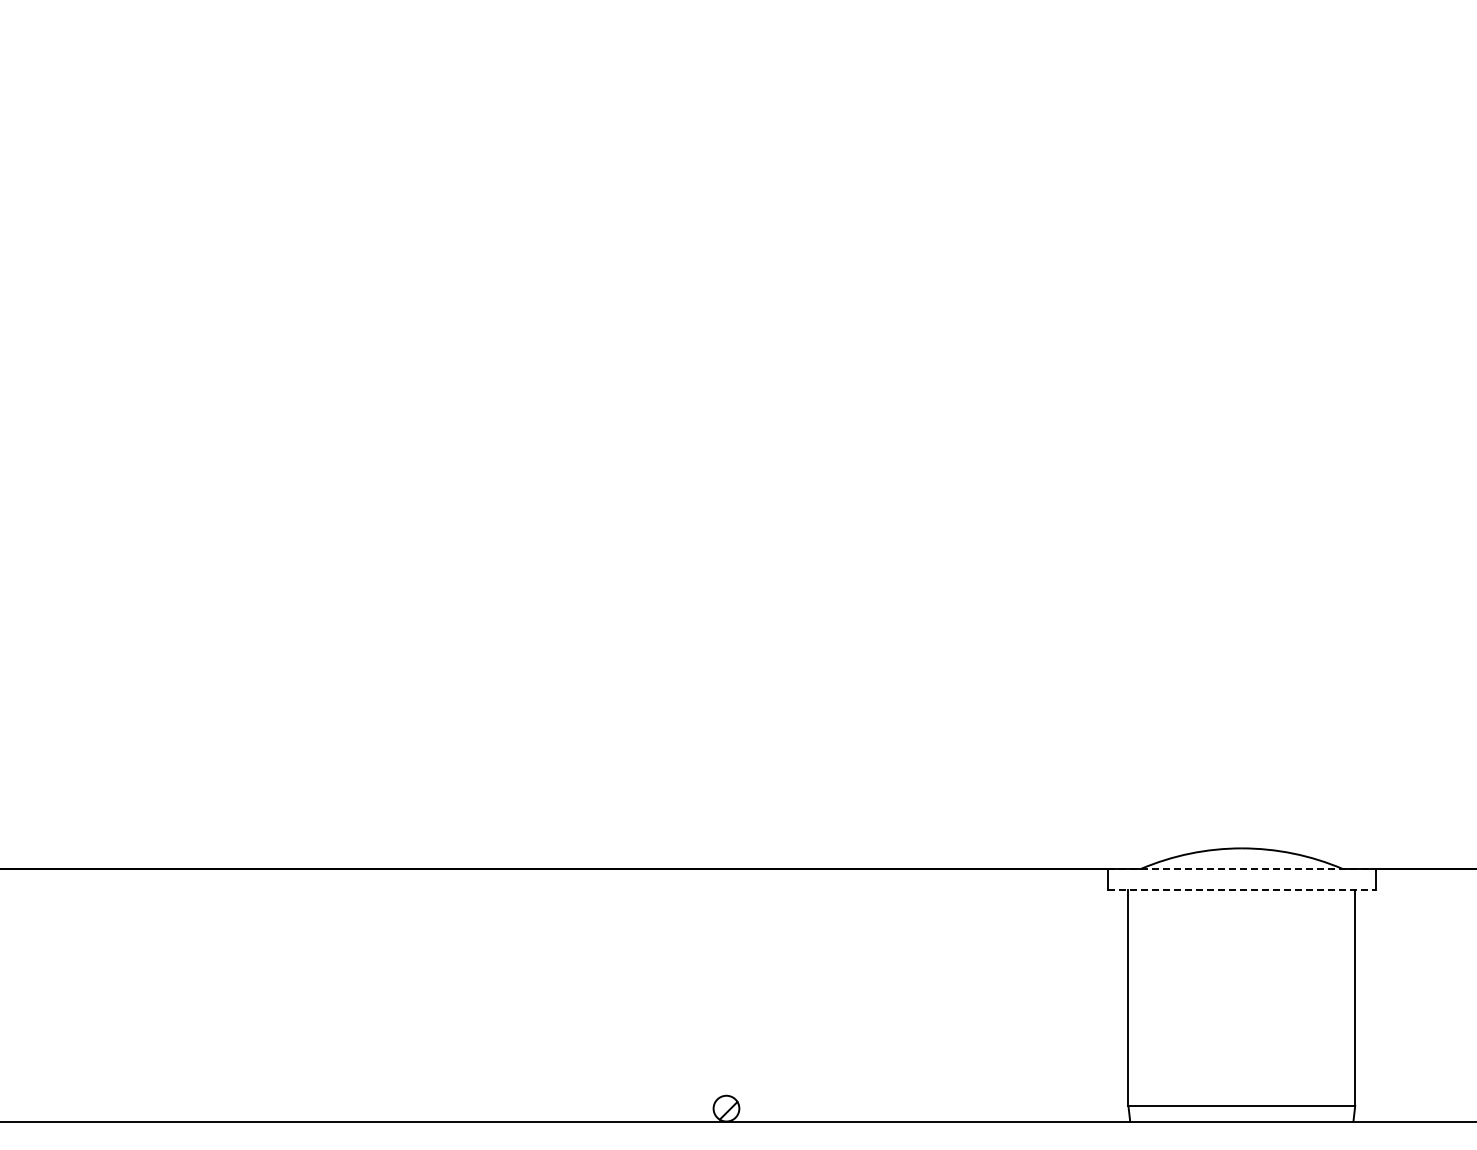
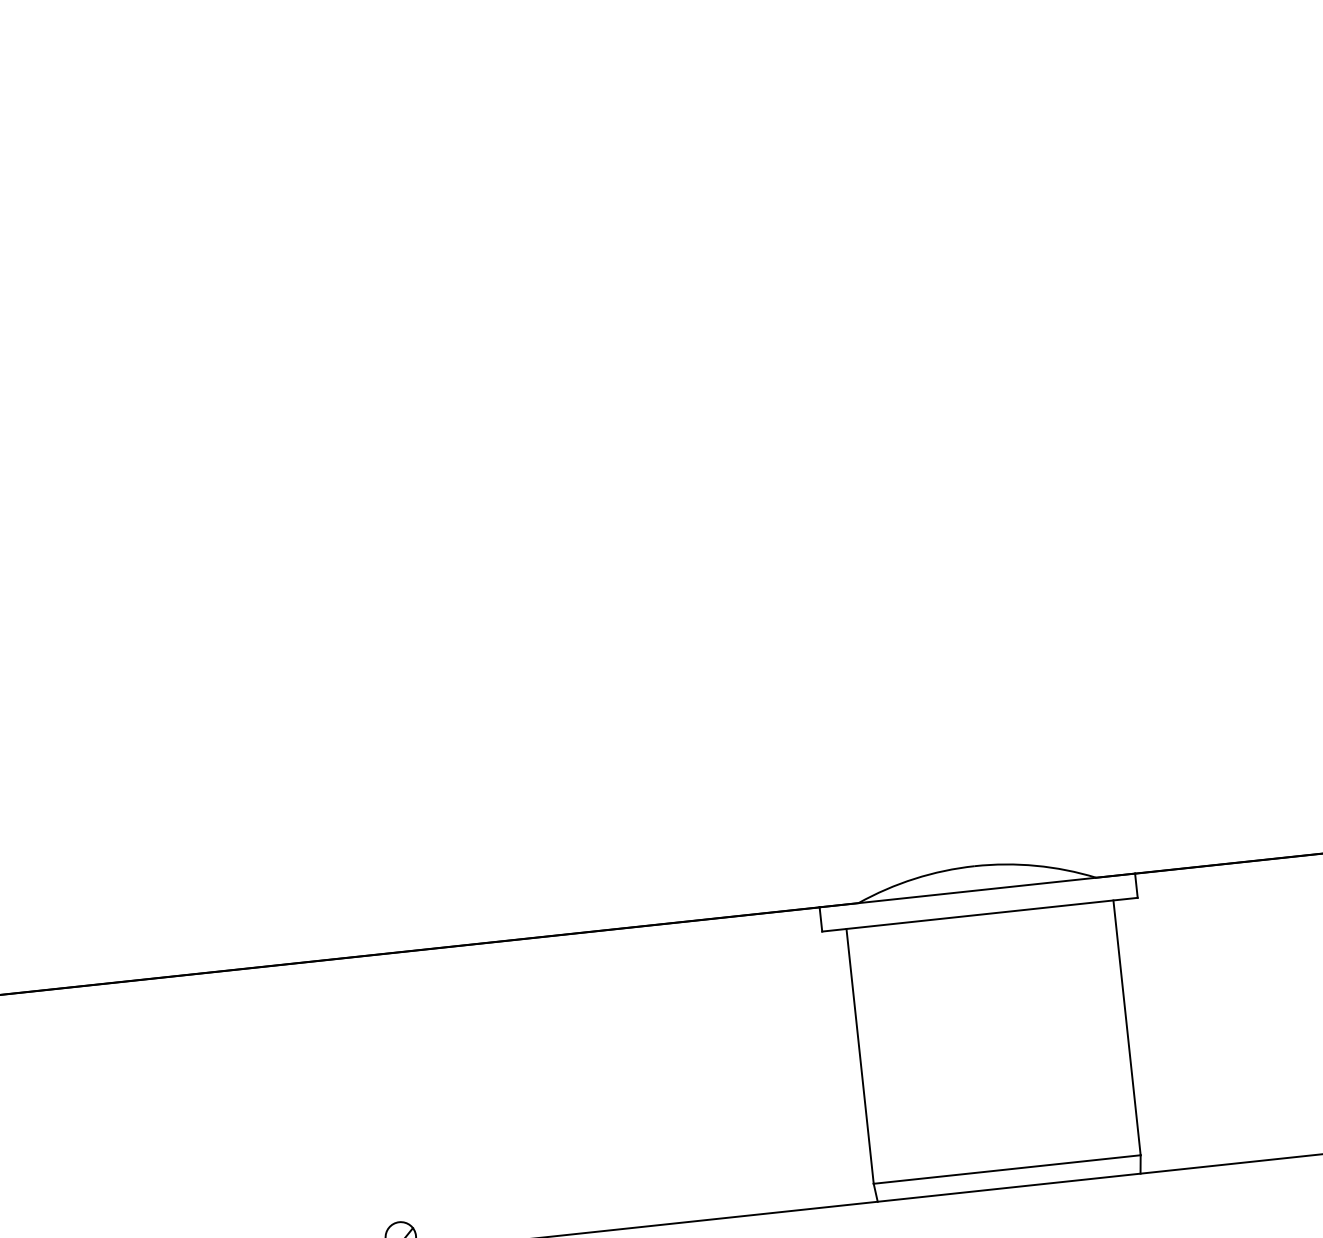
line: (1241, 869) -> (977, 891), dashed -> solid
line: (1241, 889) -> (979, 914), dashed -> solid

